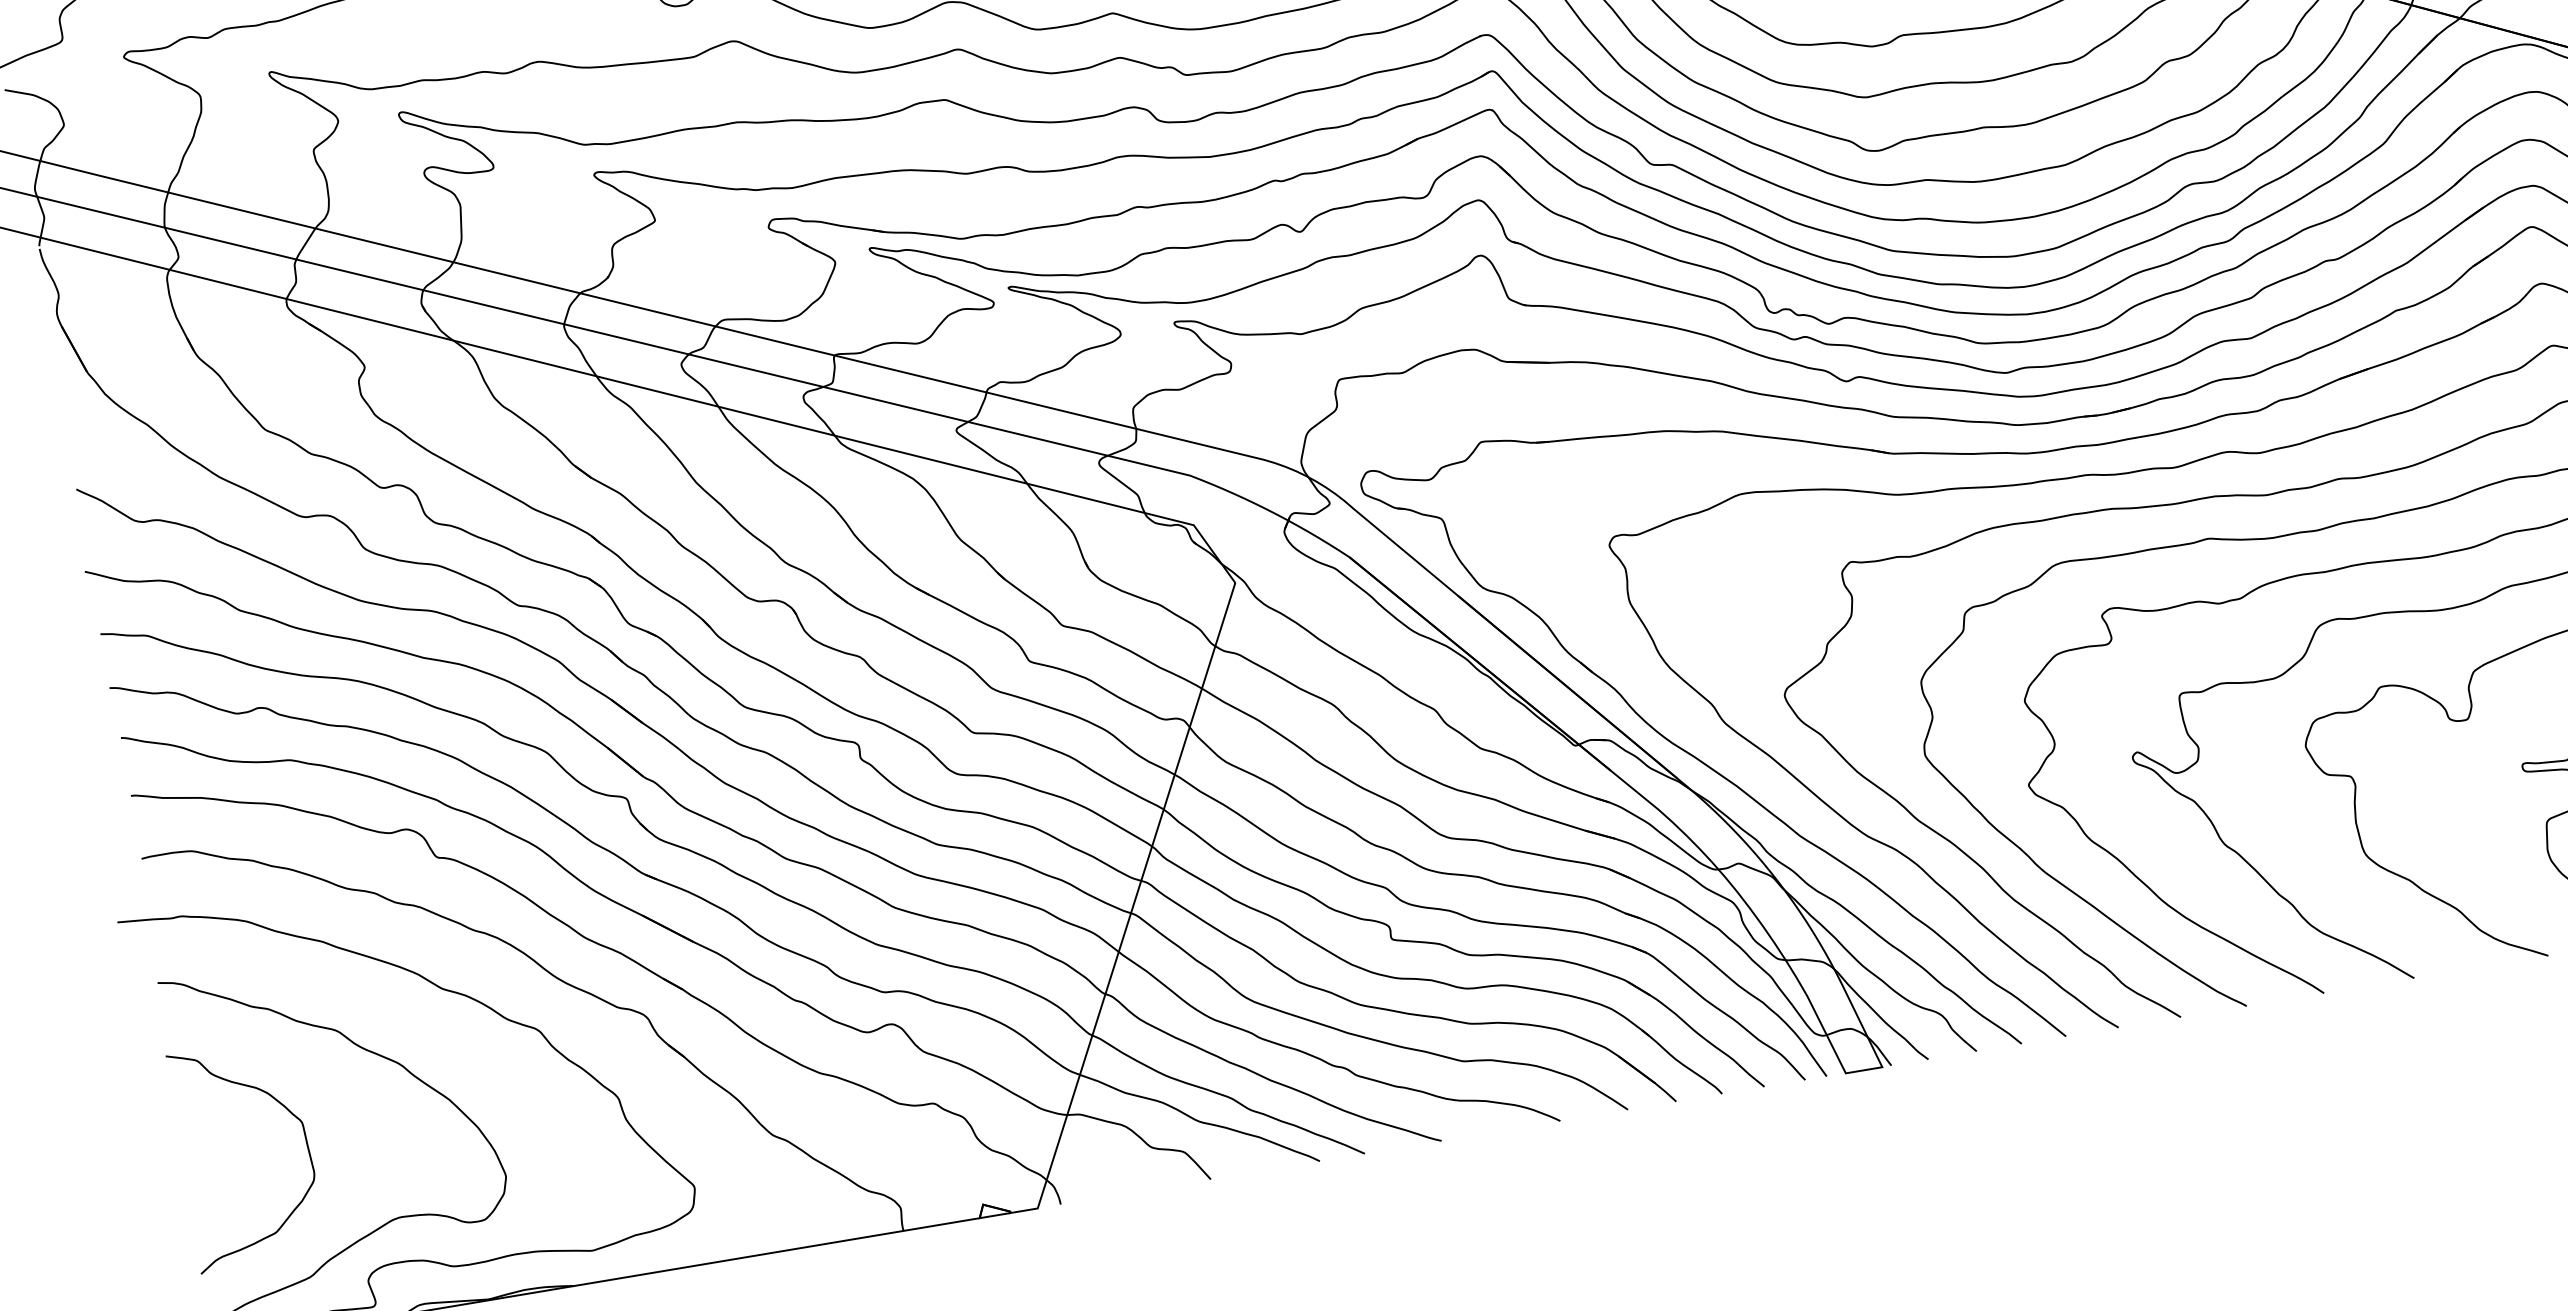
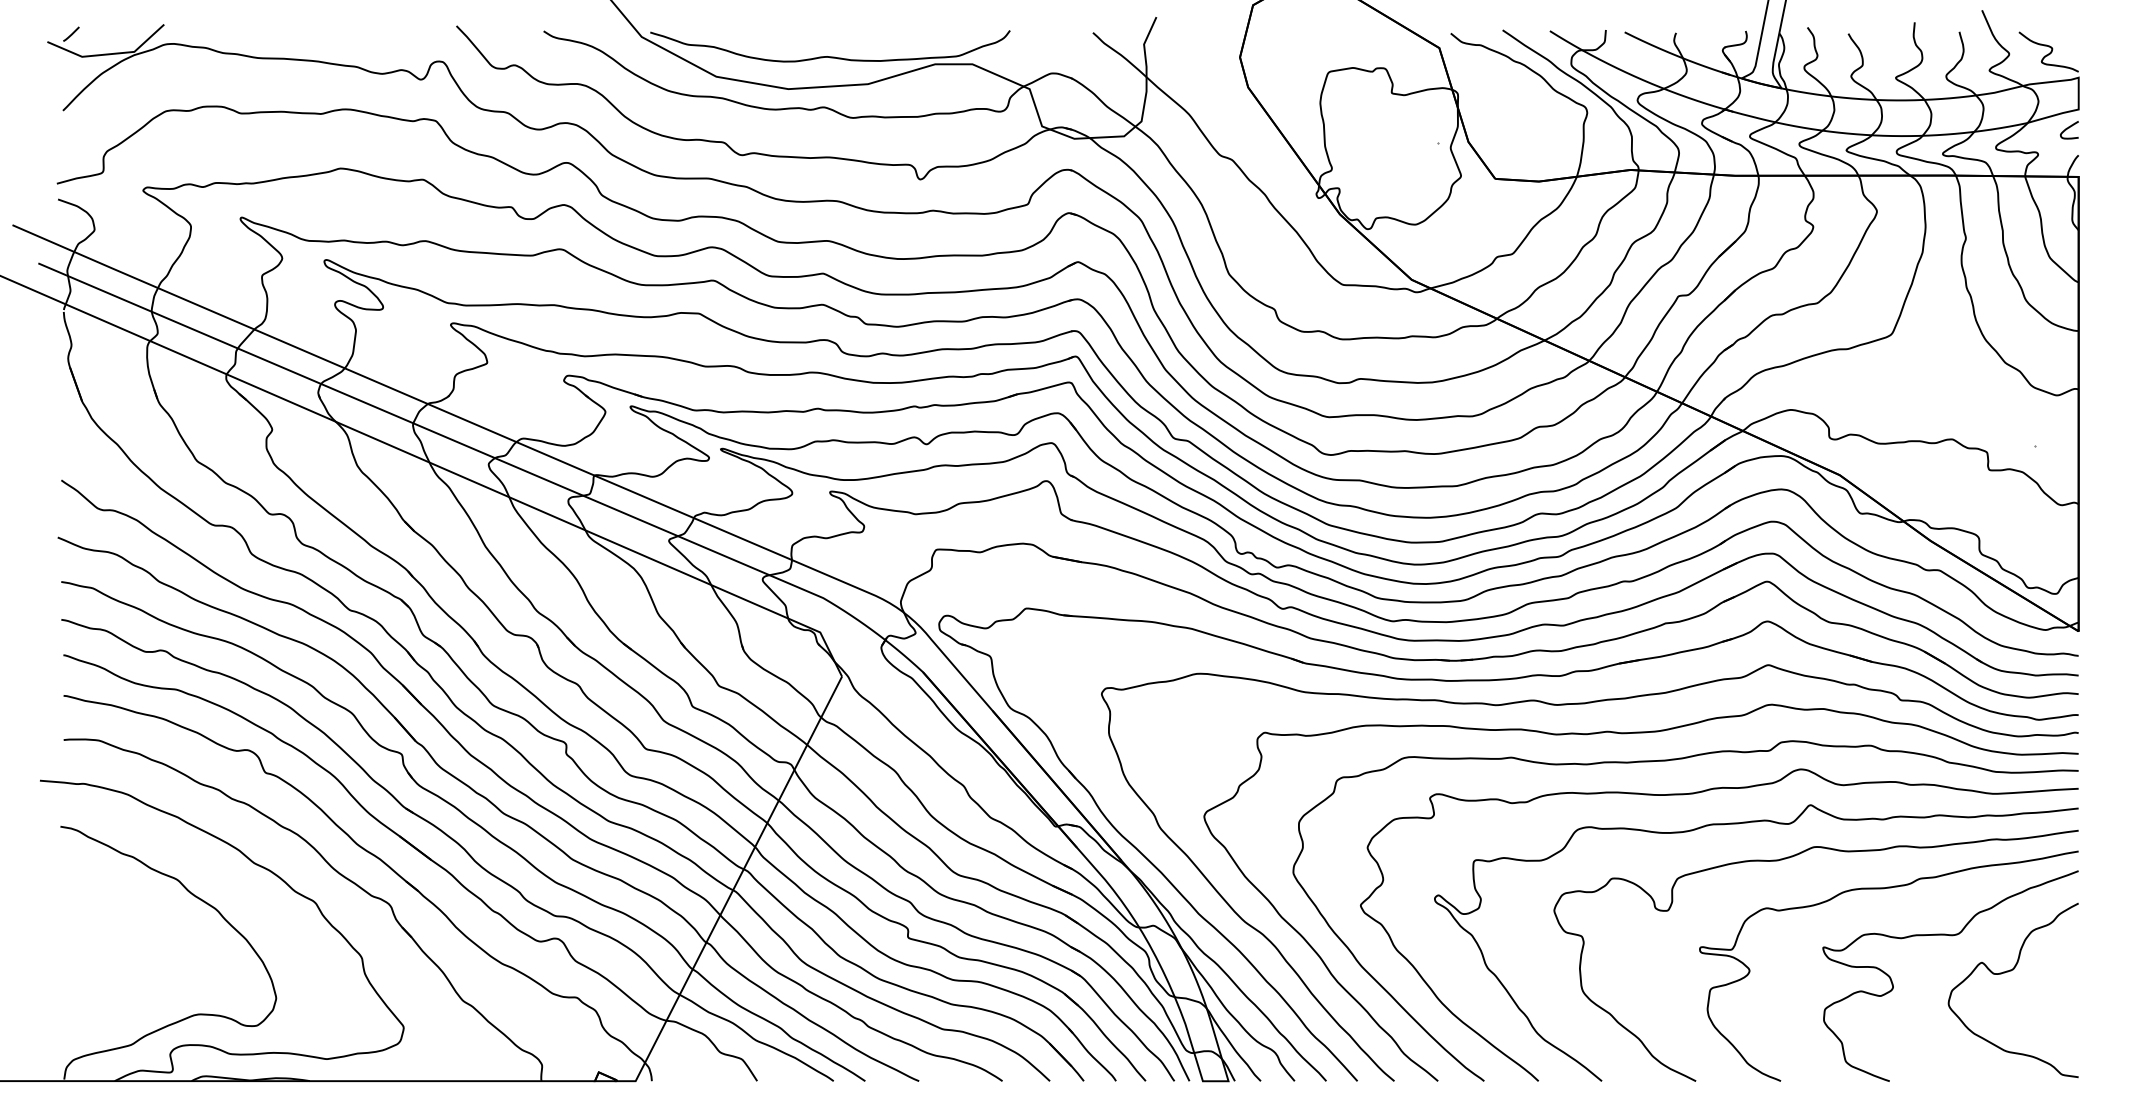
curve: (287, 1111) -> (134, 929), removed

